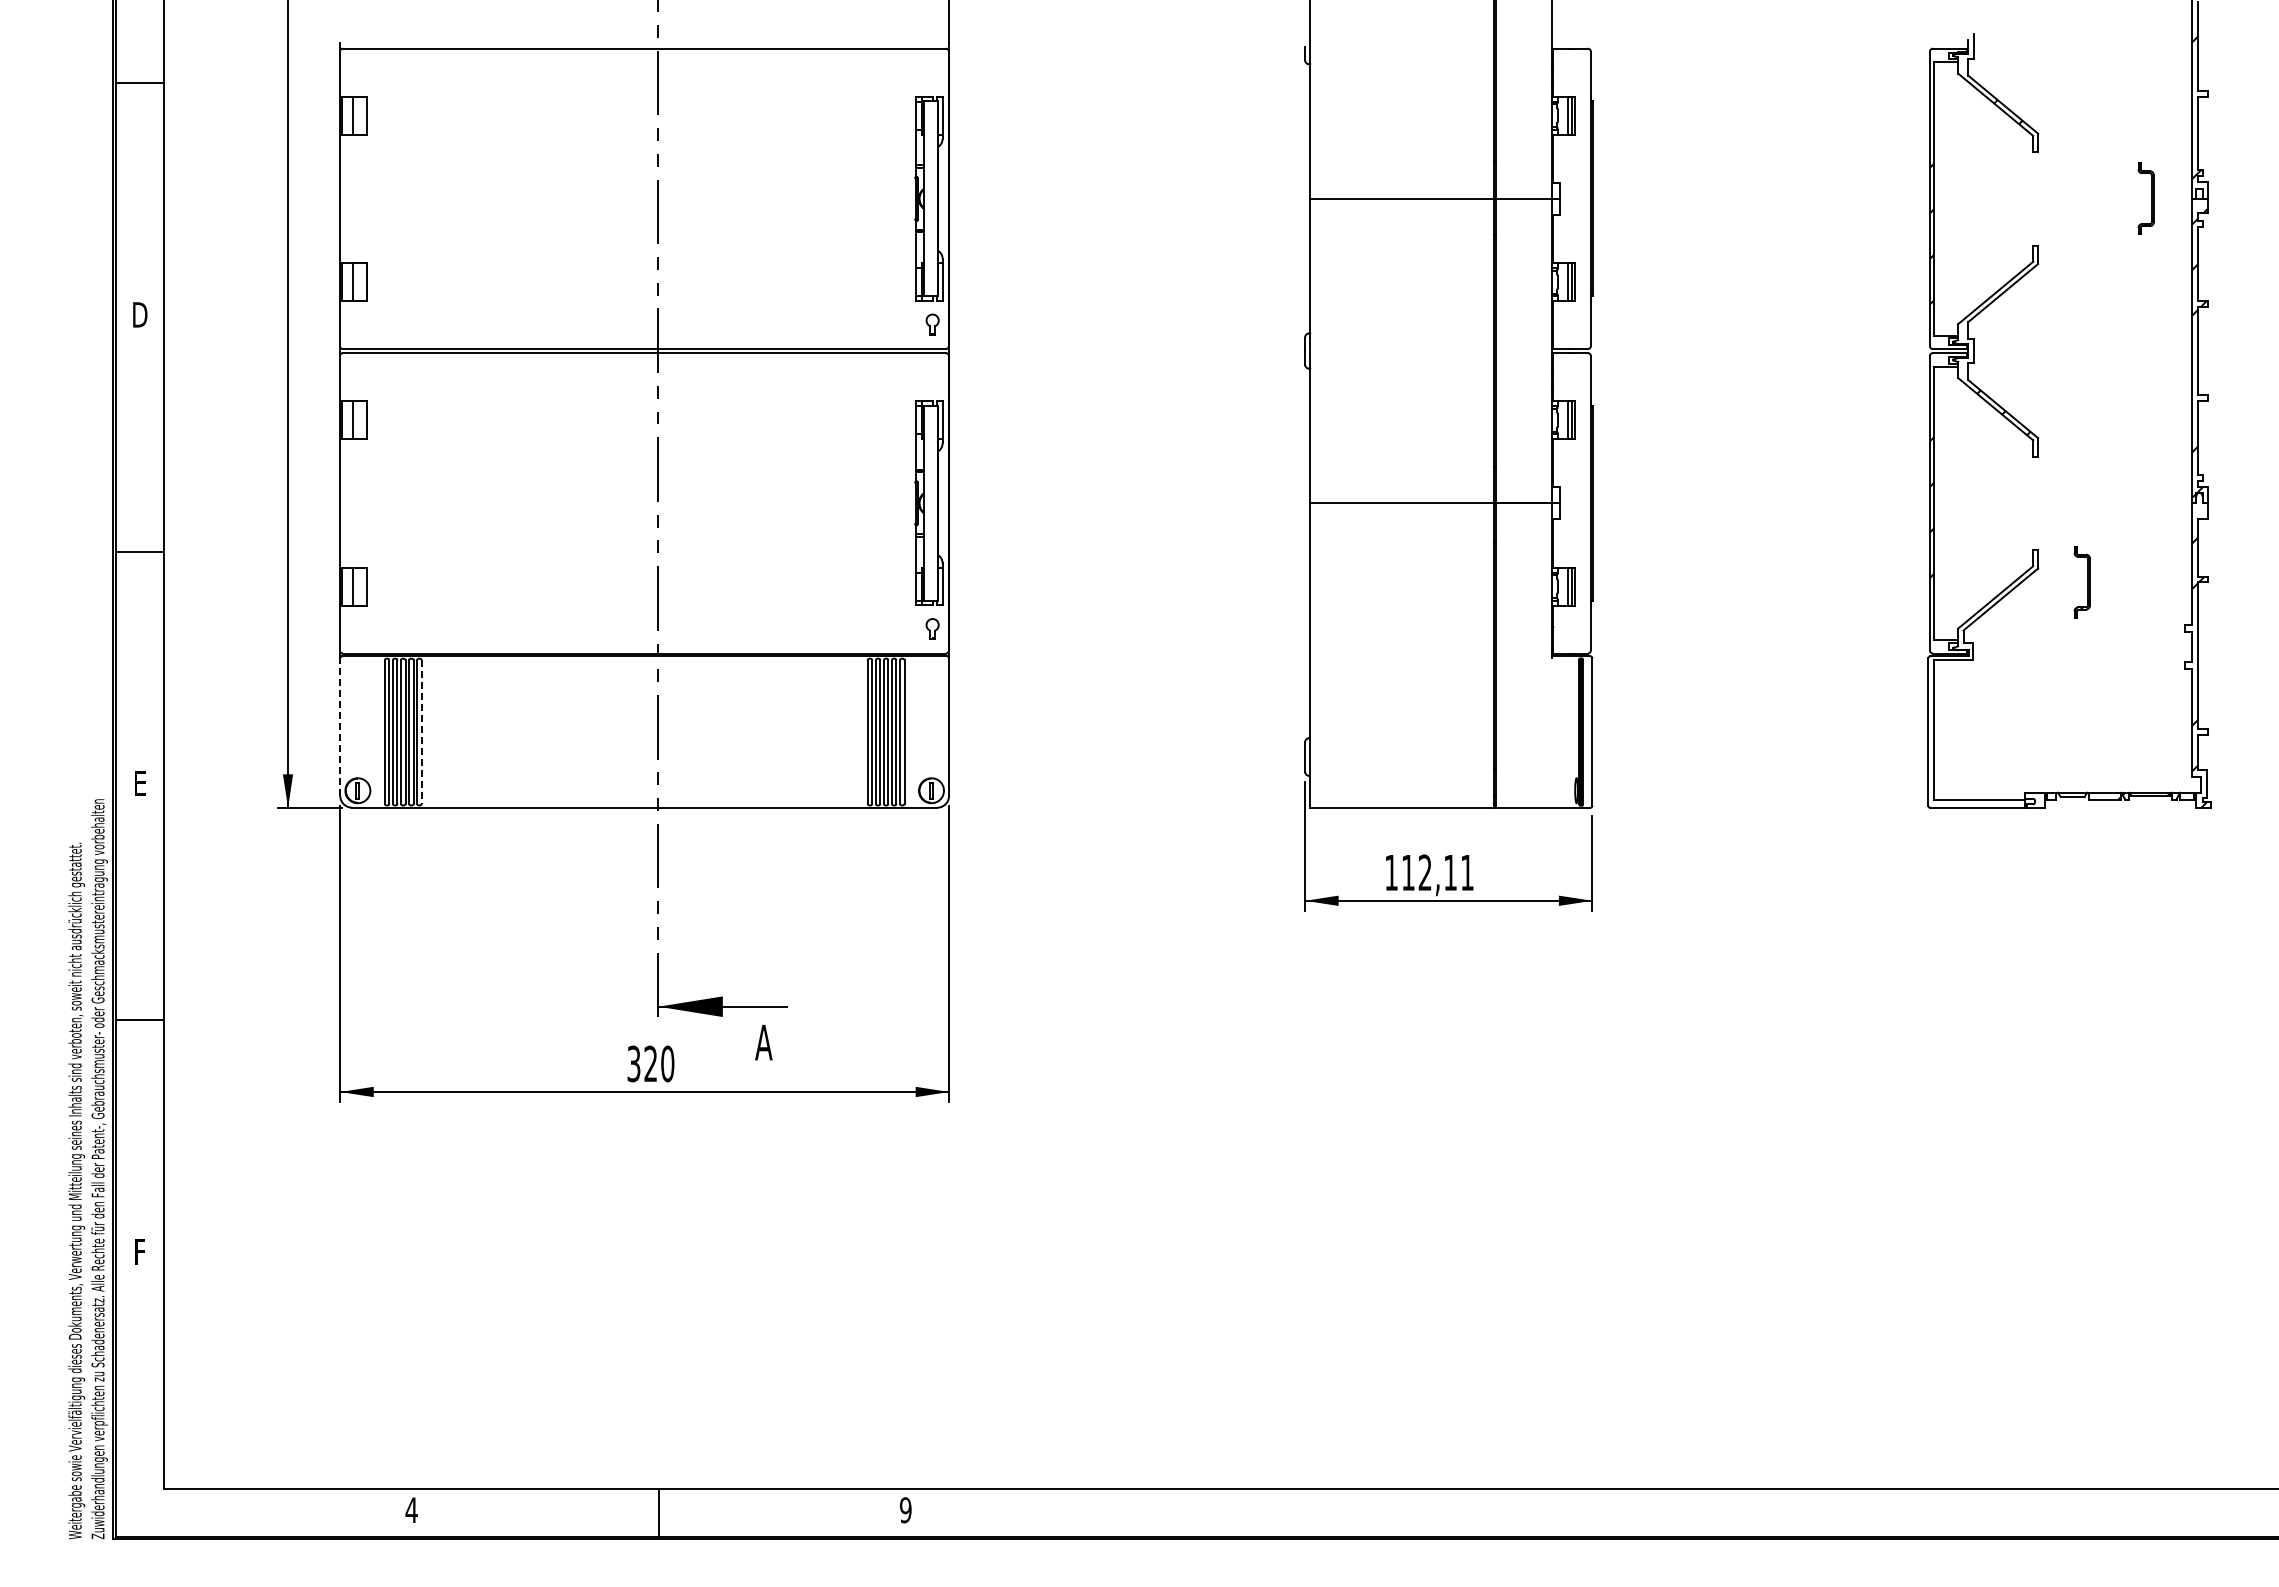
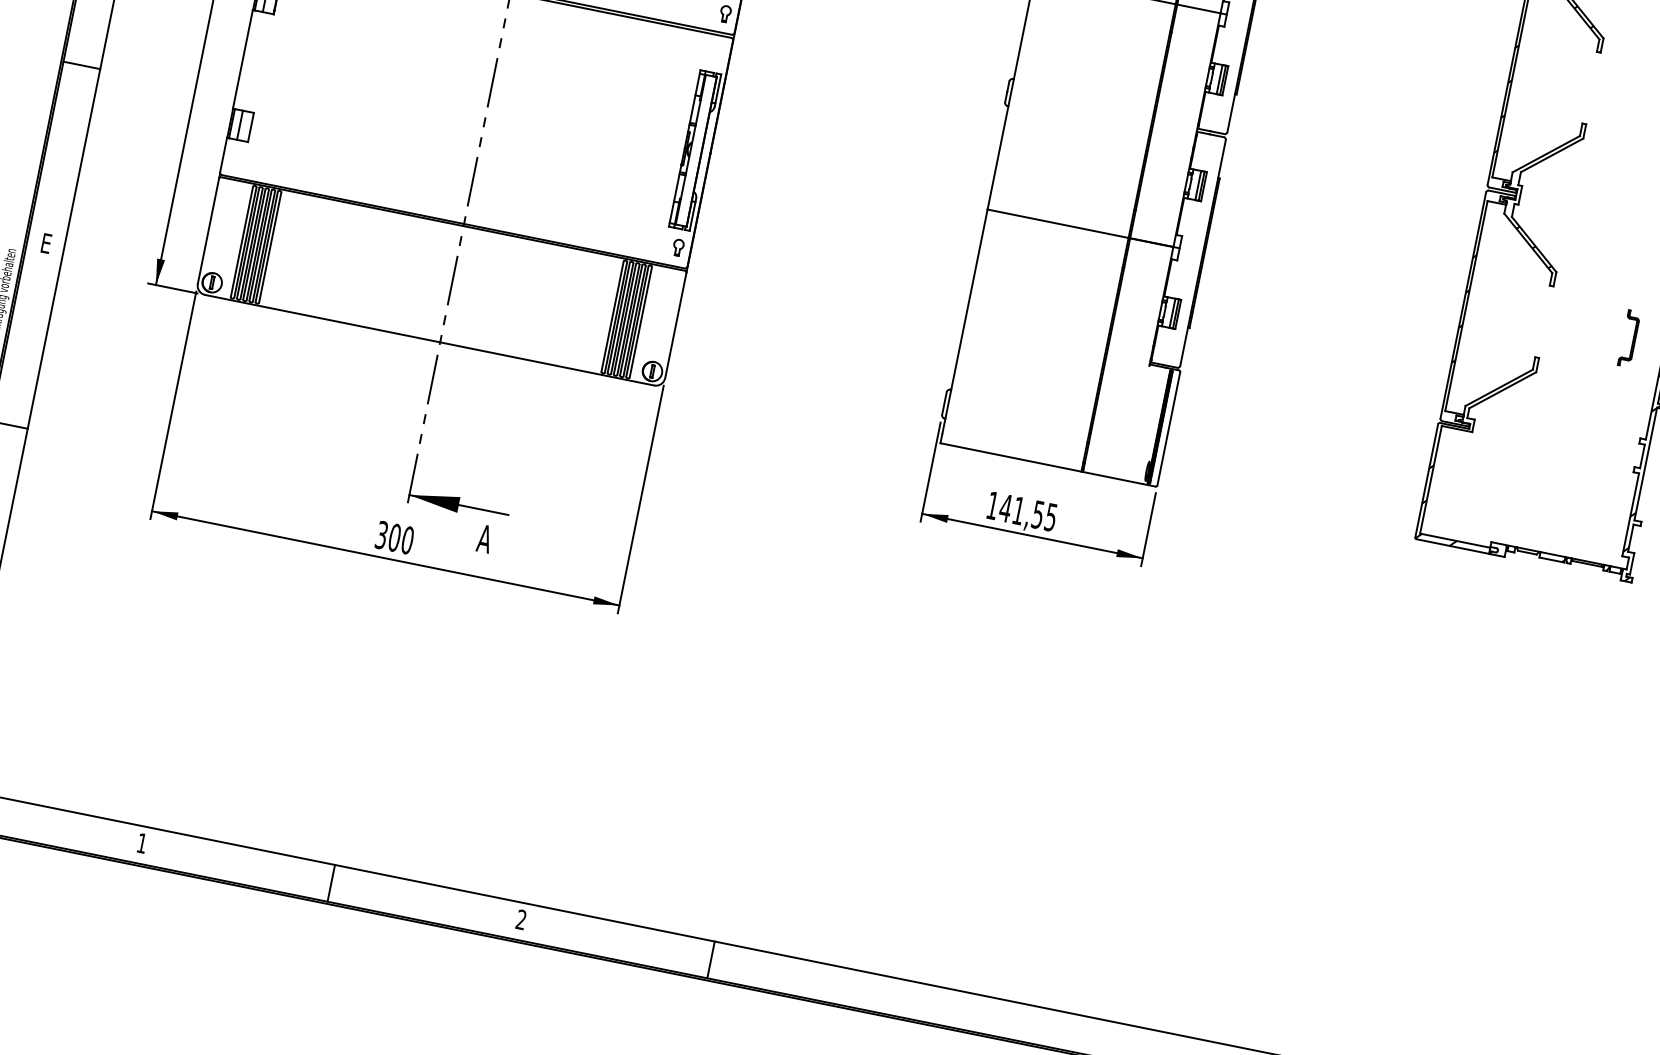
part: (2081, 582) -> (1628, 338), moved
line: (340, 727) -> (208, 231), dashed -> solid
line: (421, 732) -> (270, 247), dashed -> solid
hatch: (1954, 759) -> (1442, 505), added
text: (1437, 872) -> (1028, 512), 112,11 -> 141,55
text: (650, 1063) -> (394, 537), 320 -> 300
text: (411, 1509) -> (142, 842), 4 -> 1
text: (905, 1510) -> (521, 919), 9 -> 2
line: (1153, 1512) -> (711, 959), added

